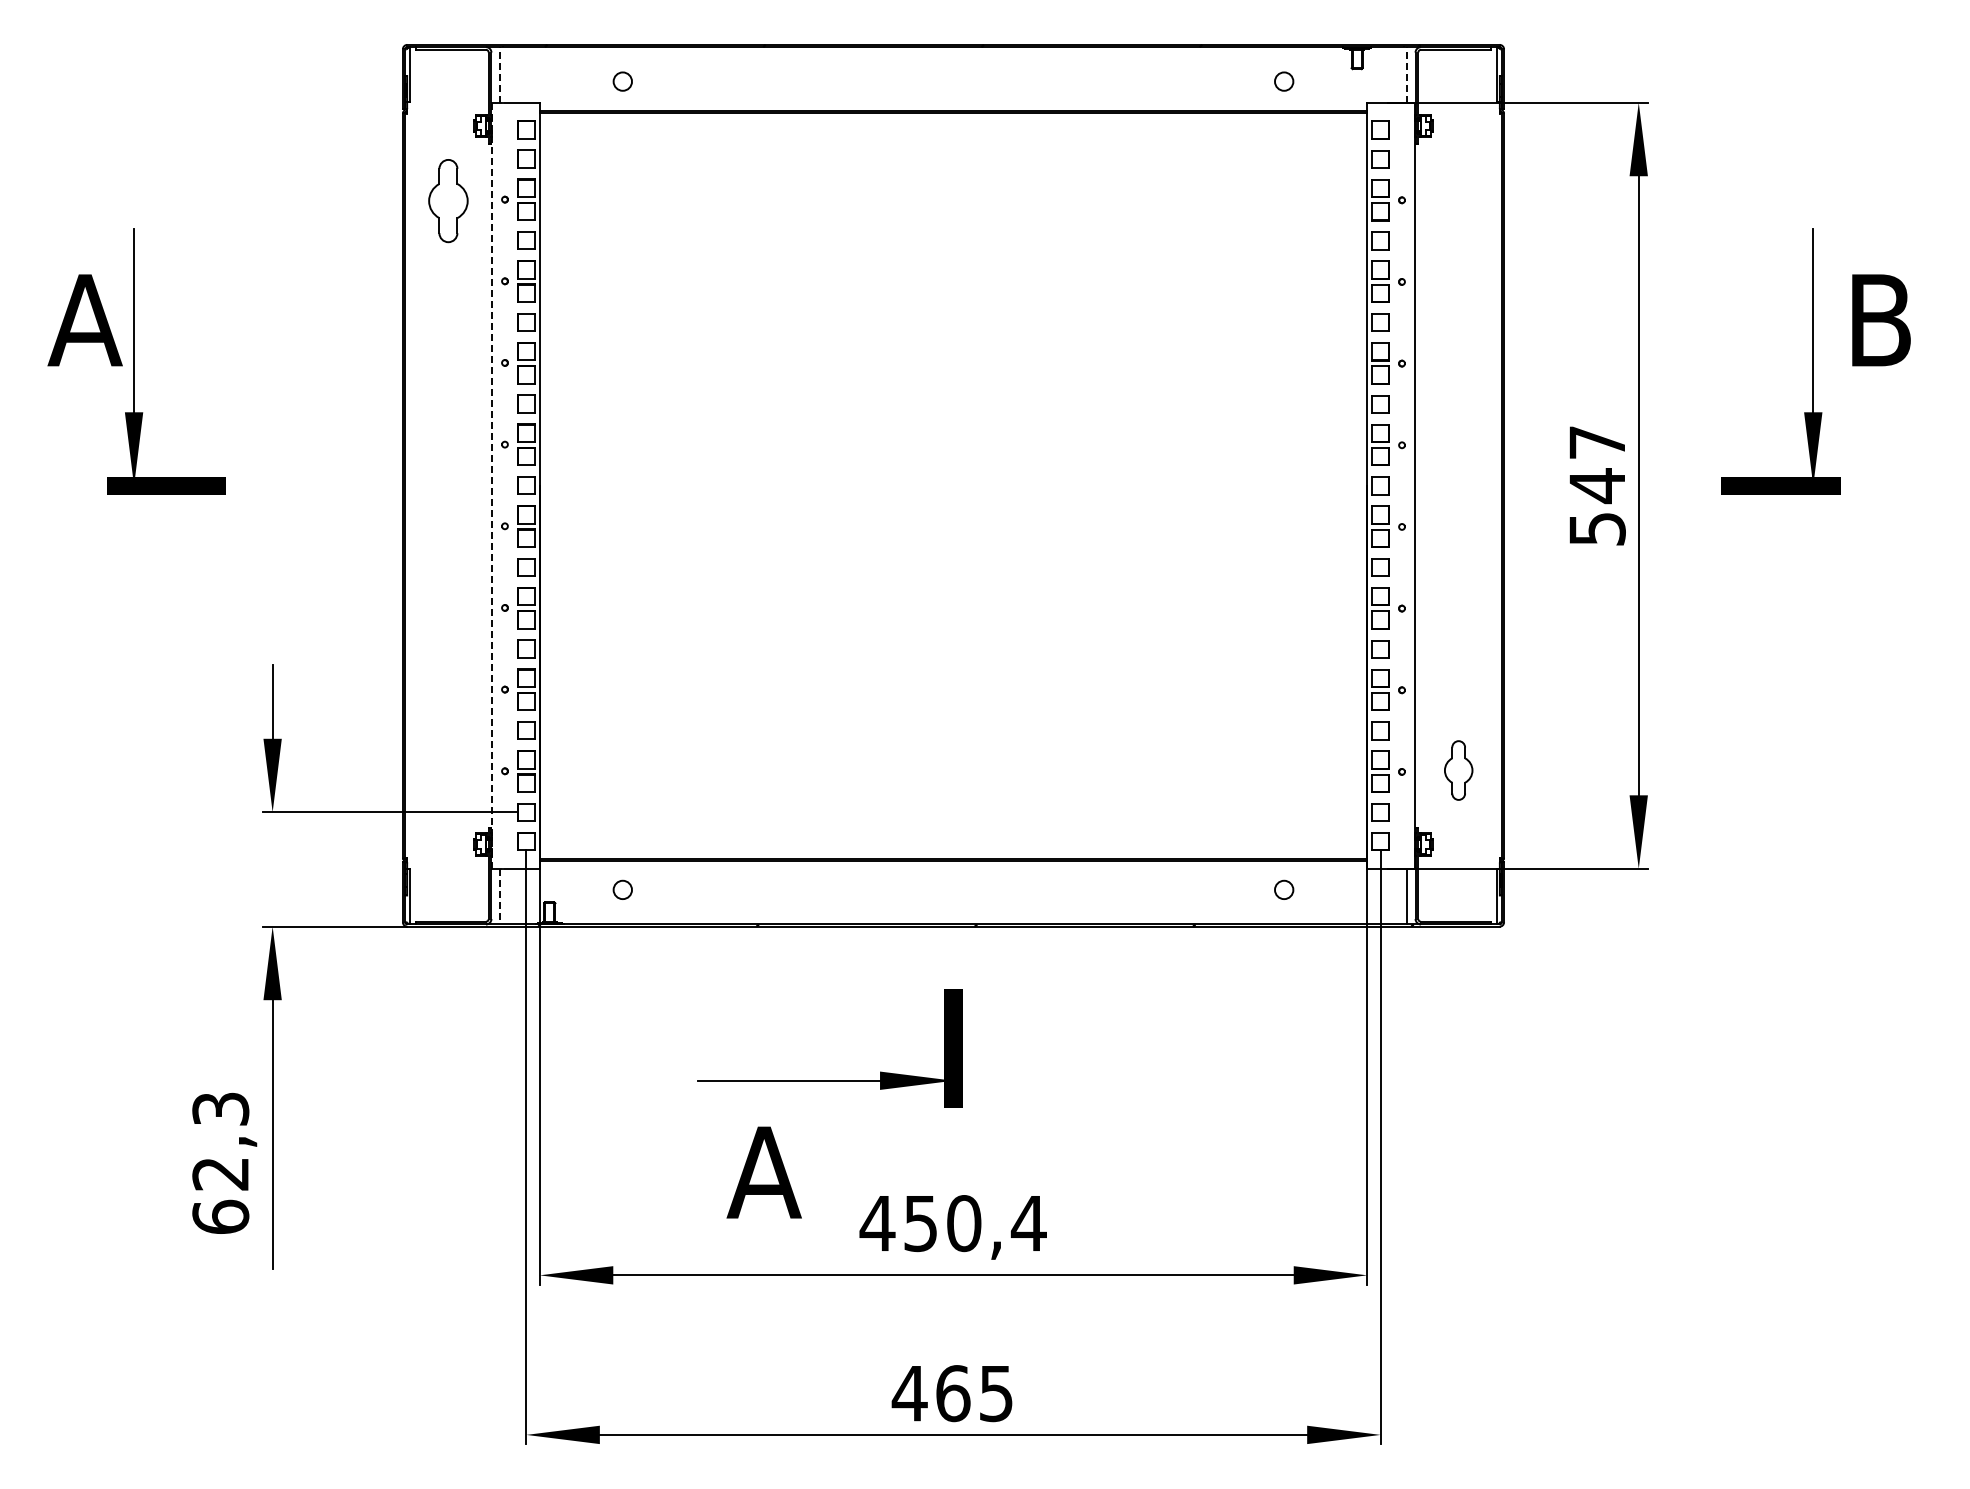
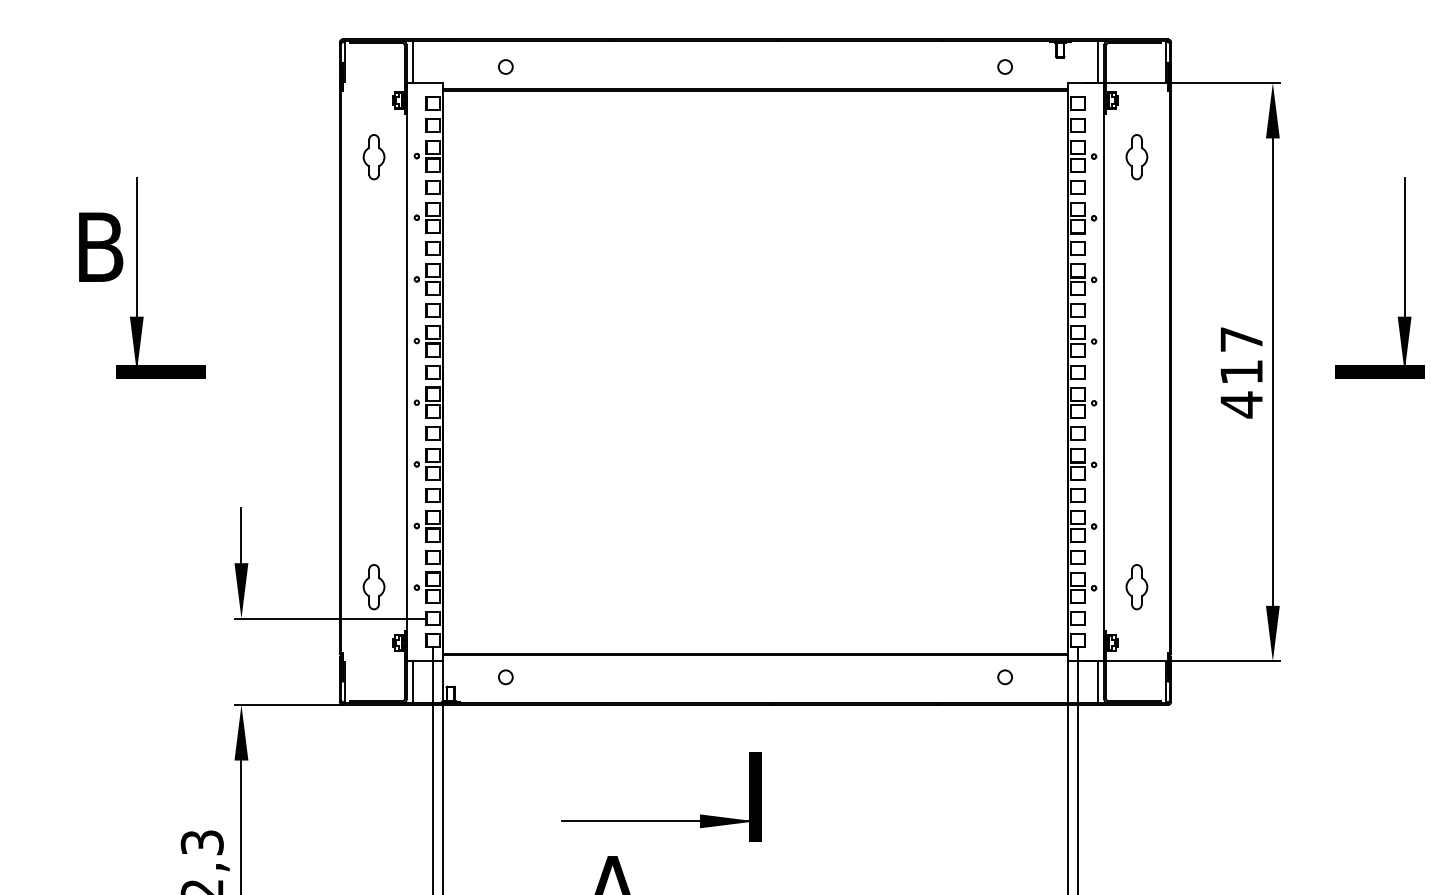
line: (500, 74) -> (413, 61), dashed -> solid
line: (1406, 74) -> (1097, 61), dashed -> solid
part: (447, 200) -> (373, 156), size x0.71
part: (1458, 200) -> (1136, 156), added
text: (84, 320) -> (99, 247), A -> B
line: (492, 486) -> (407, 372), dashed -> solid
text: (1597, 507) -> (1241, 388), 547 -> 417
part: (447, 770) -> (373, 587), added
line: (500, 896) -> (413, 682), dashed -> solid

